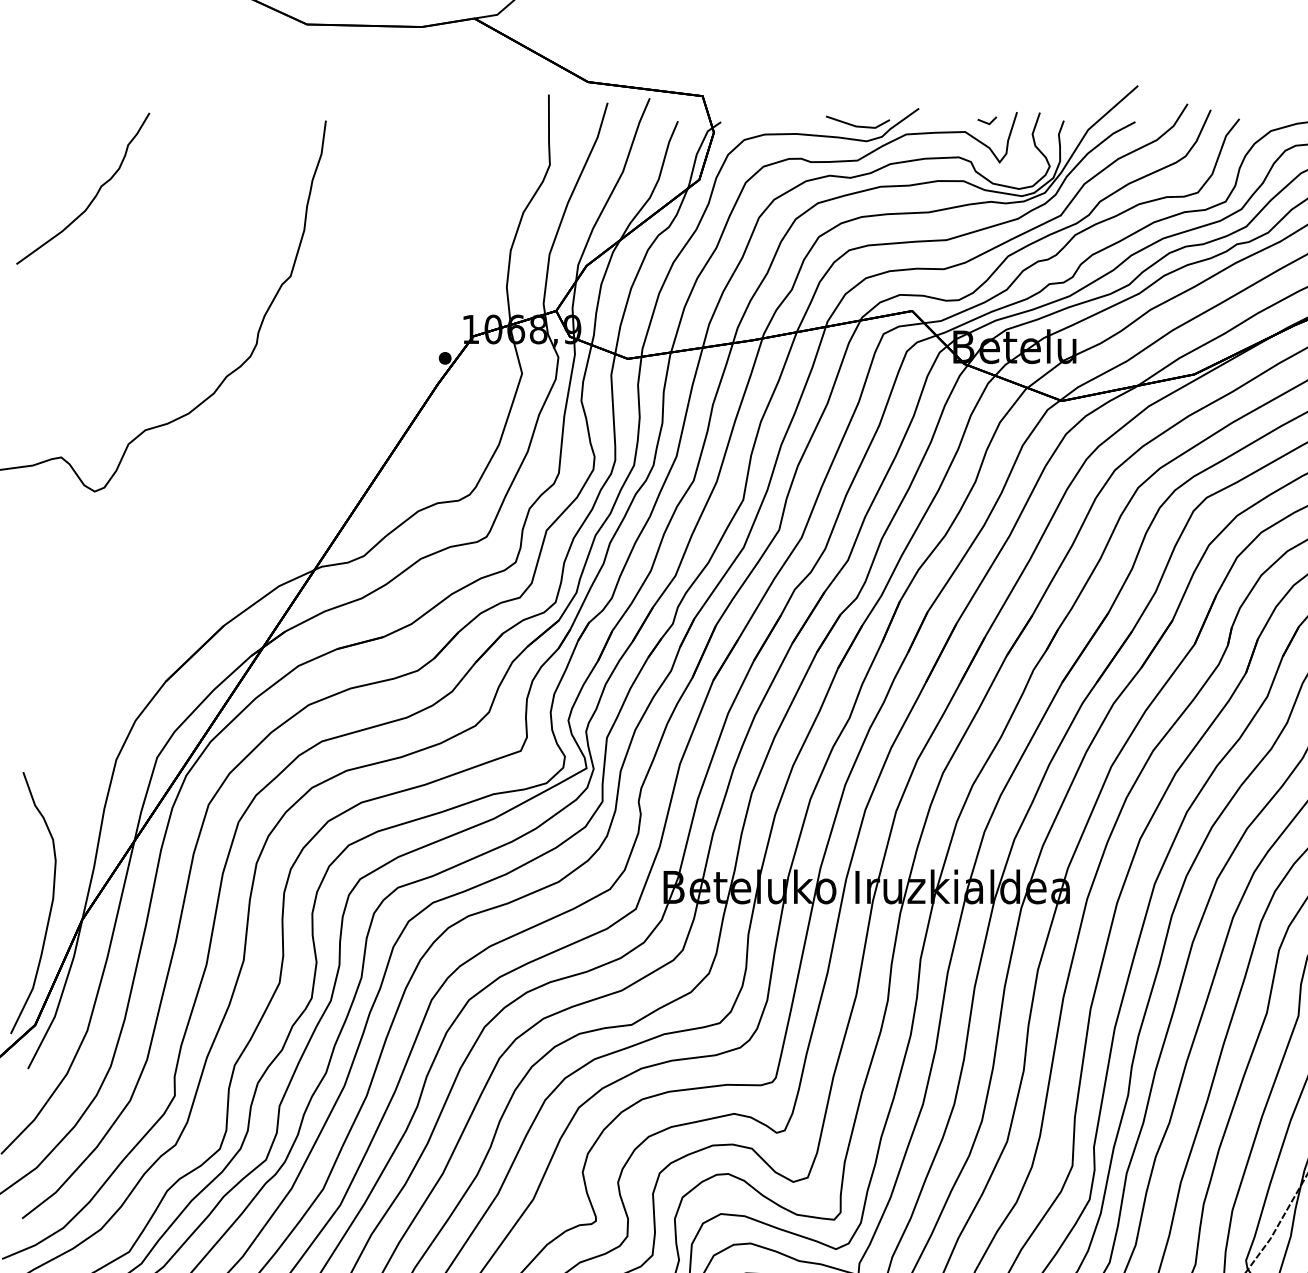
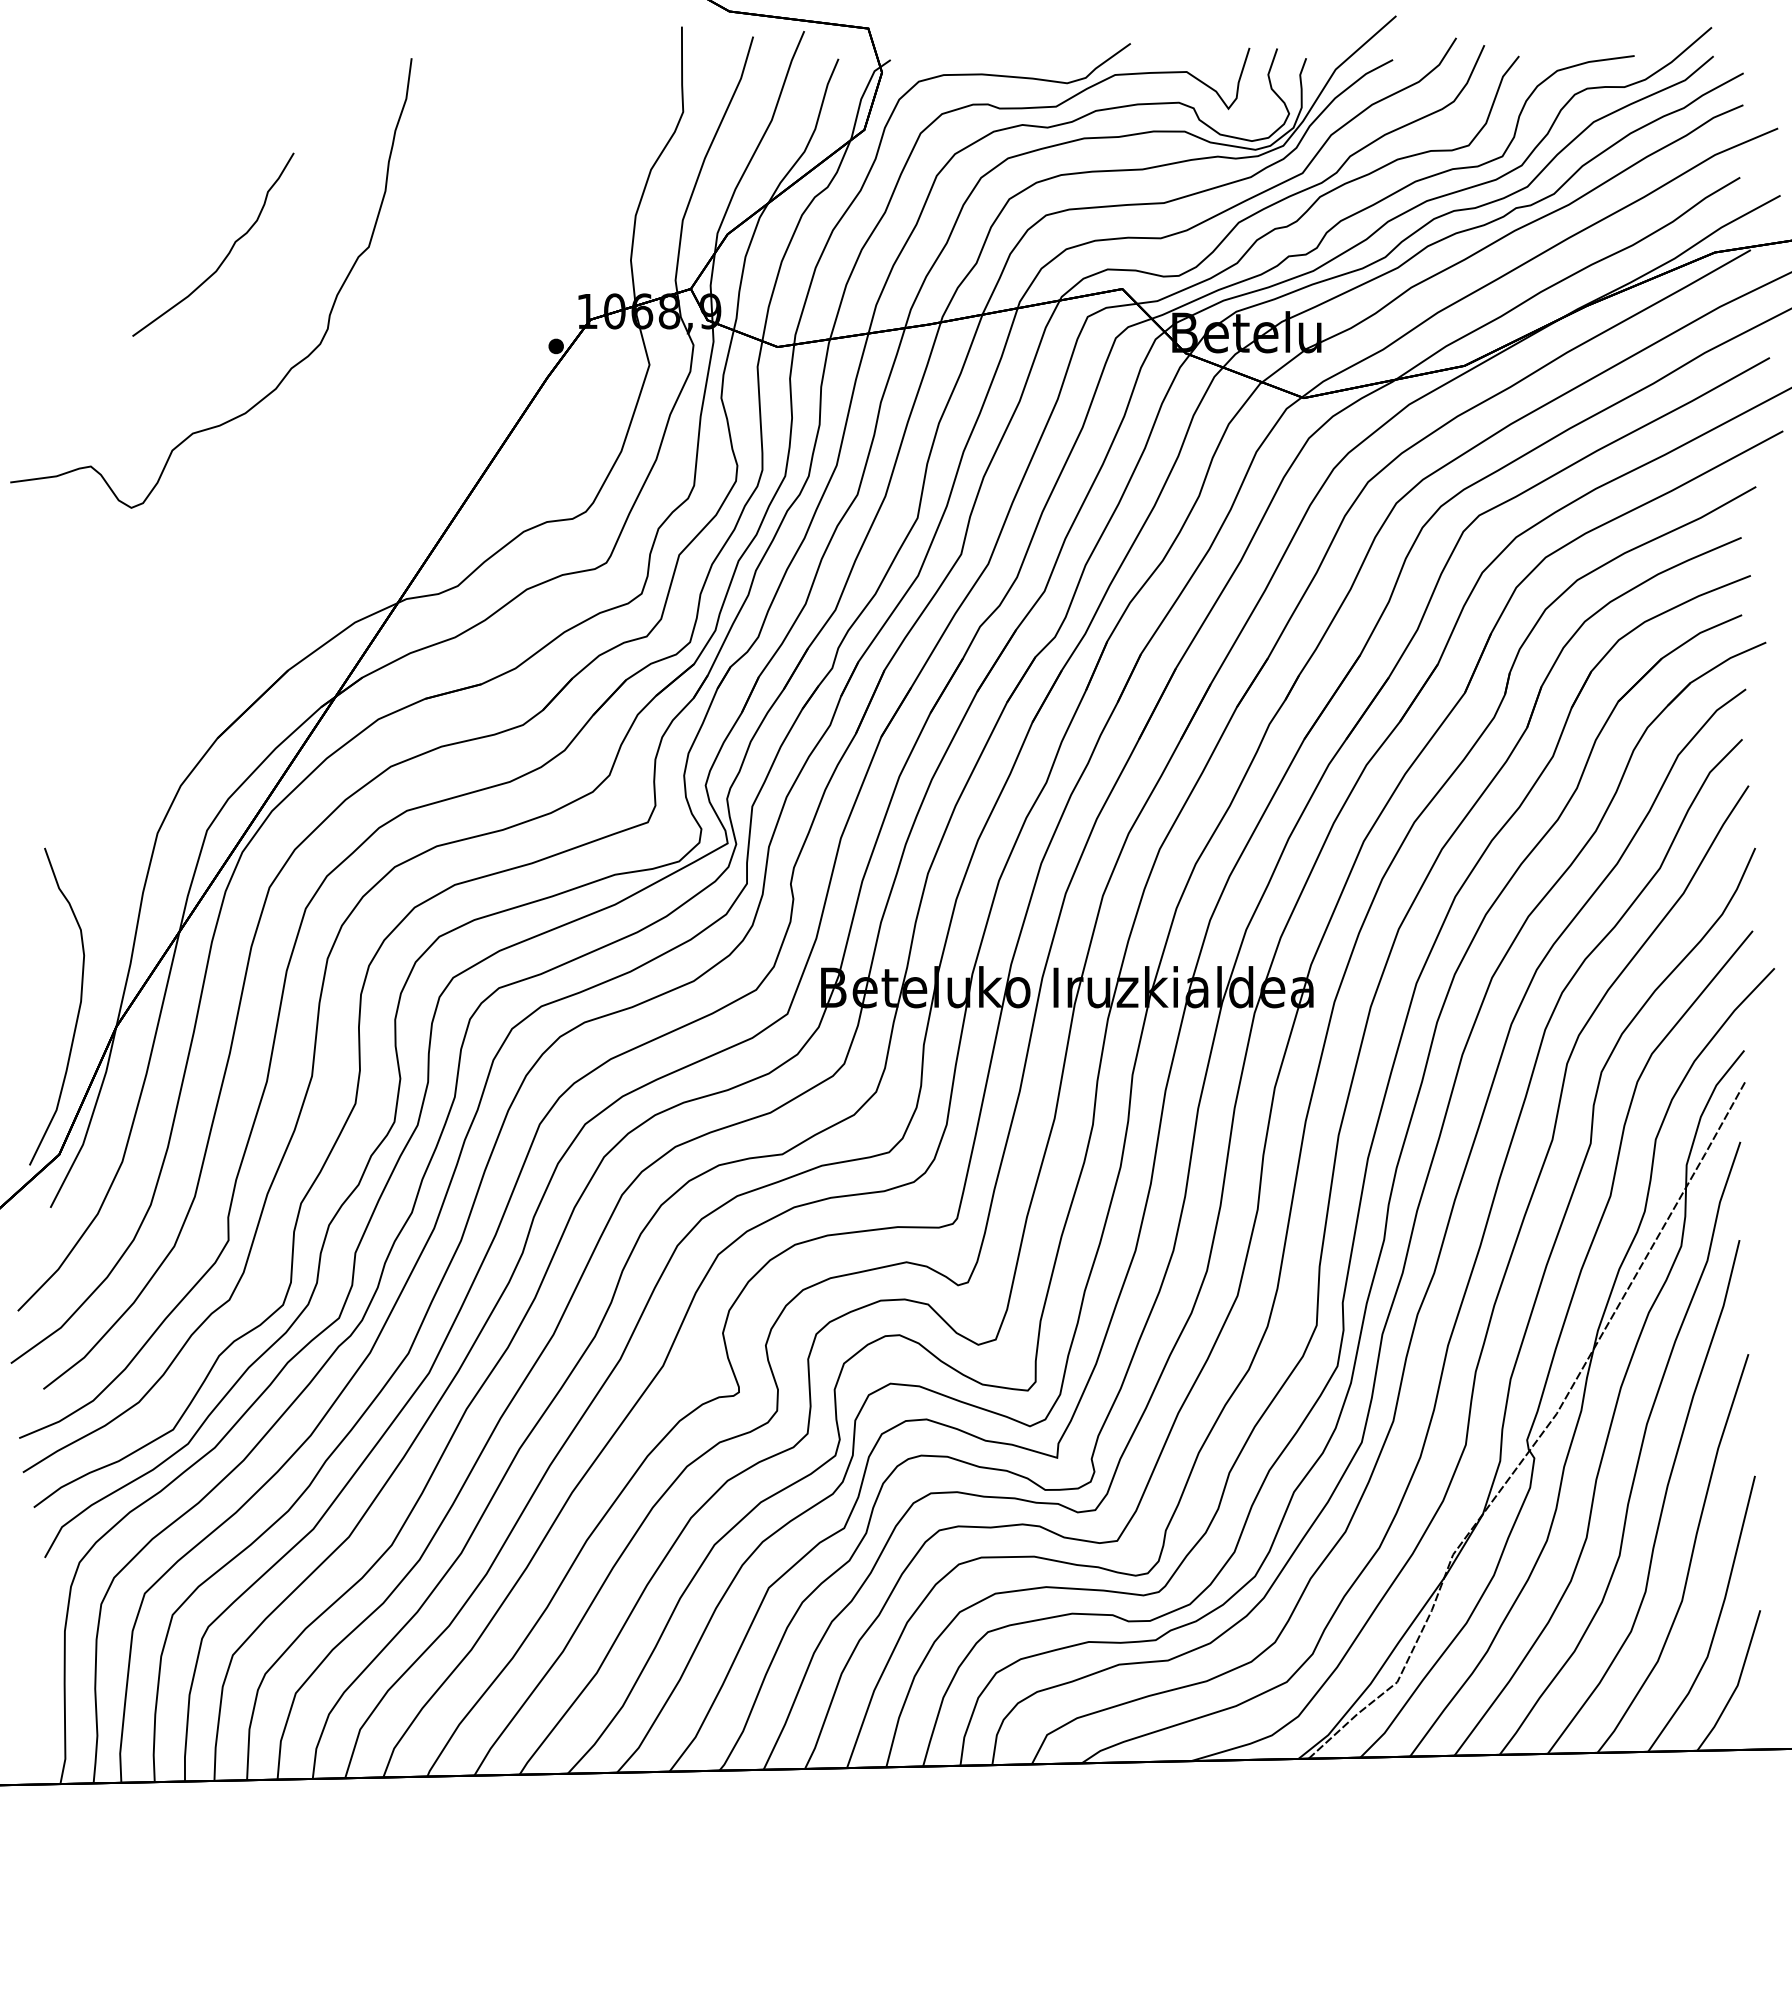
line: (987, 122) -> (1213, 60), removed
line: (857, 125) -> (1056, 64), removed
curve: (94, 195) -> (227, 253), moved

